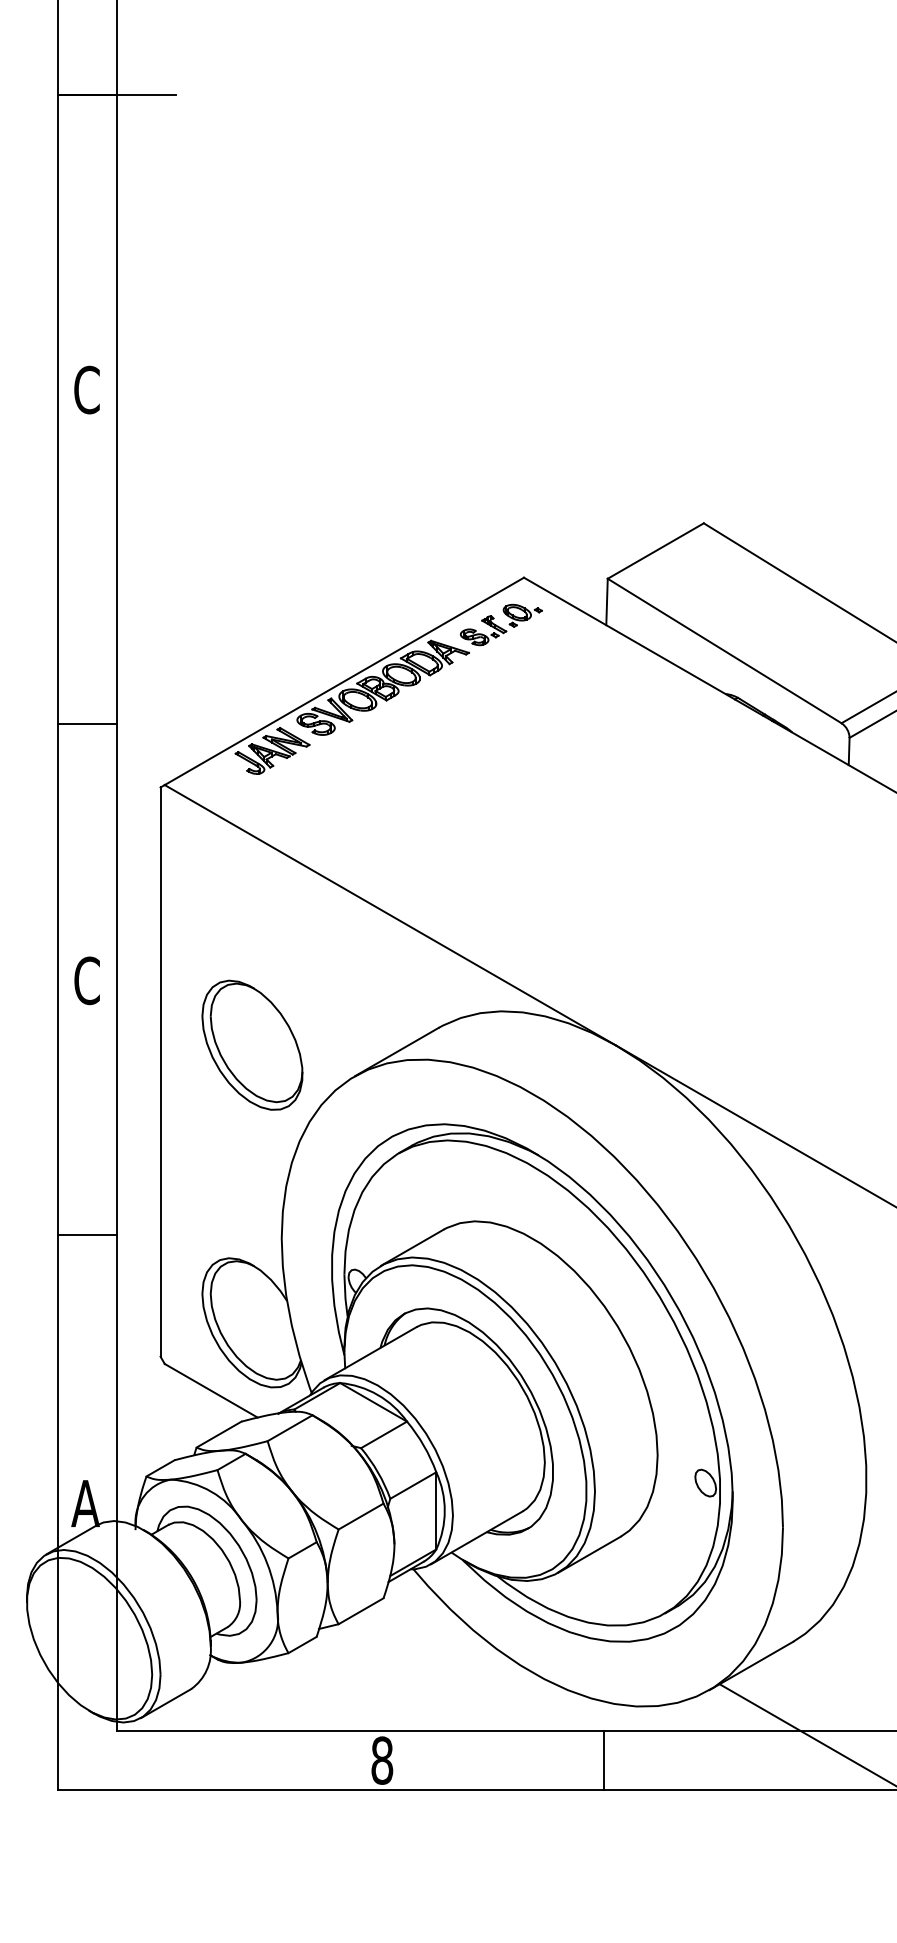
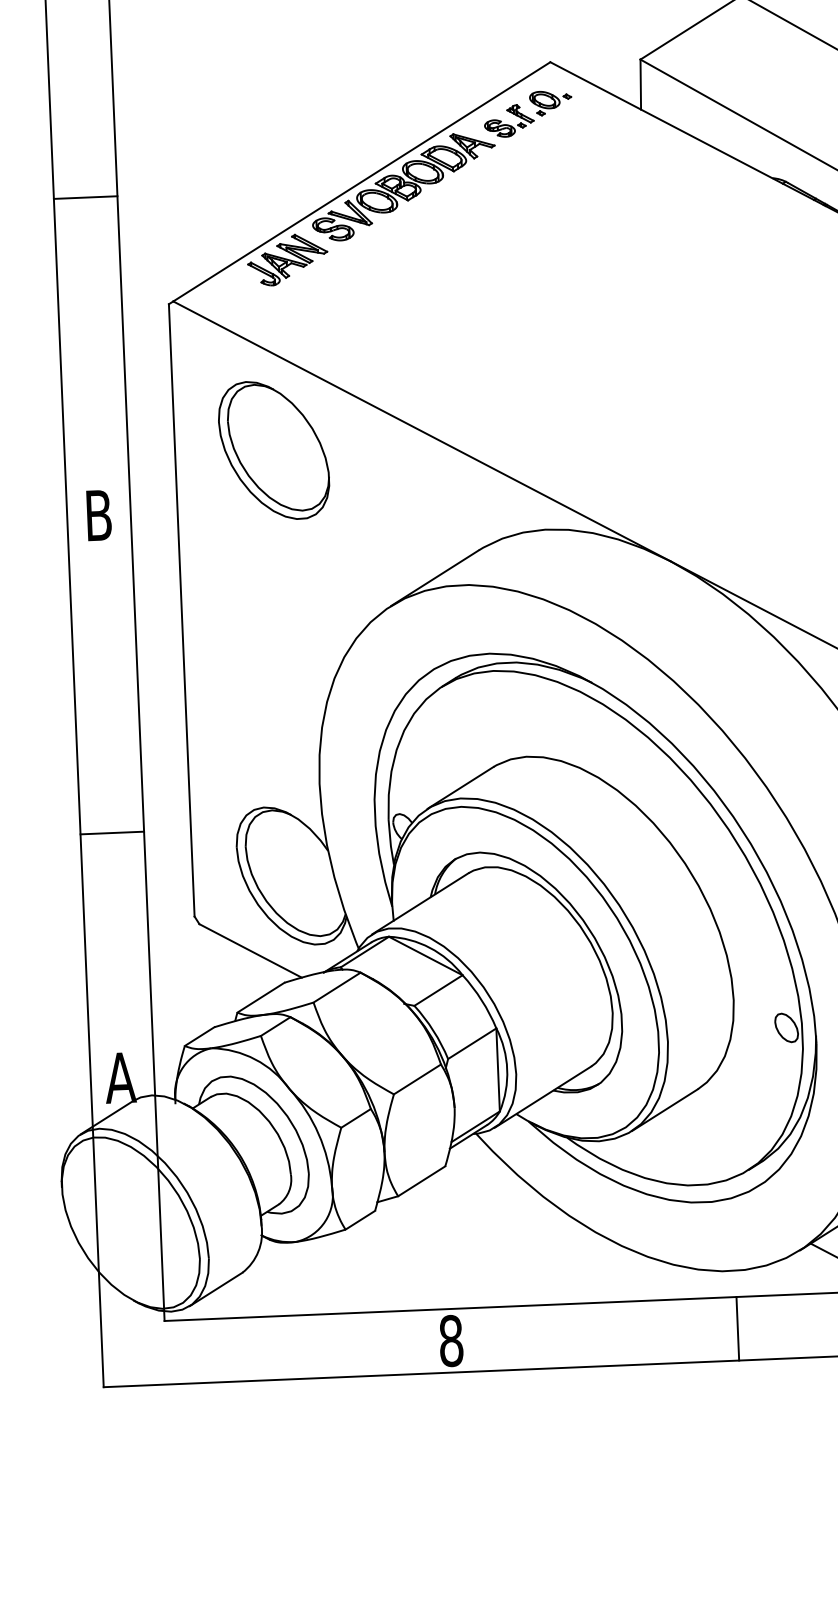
line: (87, 724) -> (85, 197), moved
text: (86, 980) -> (97, 515), C -> B
part: (252, 1044) -> (274, 449), moved
line: (87, 1235) -> (112, 833), moved
line: (603, 1759) -> (737, 1327), moved

